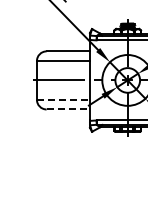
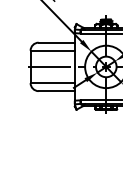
line: (63, 99) -> (52, 82), dashed -> solid
line: (68, 109) -> (56, 91), dashed -> solid

